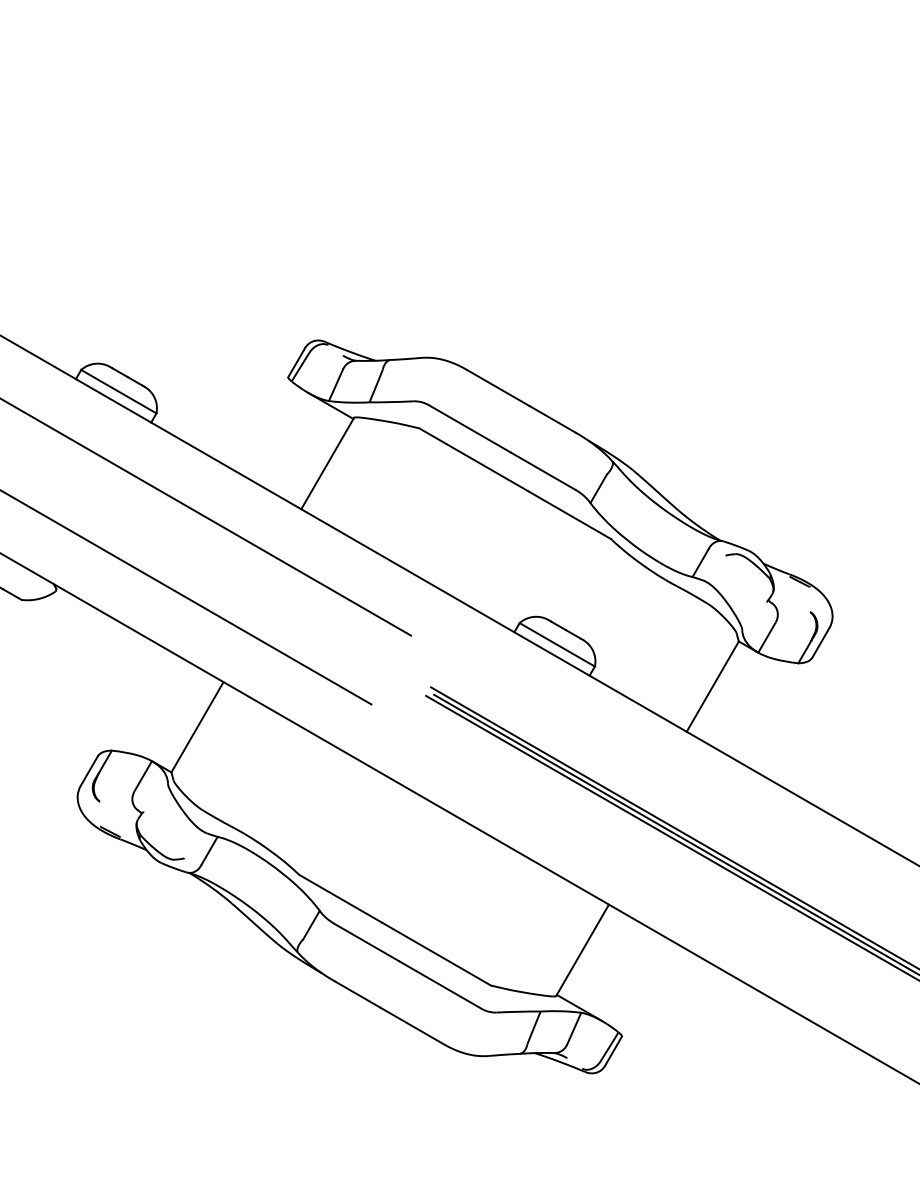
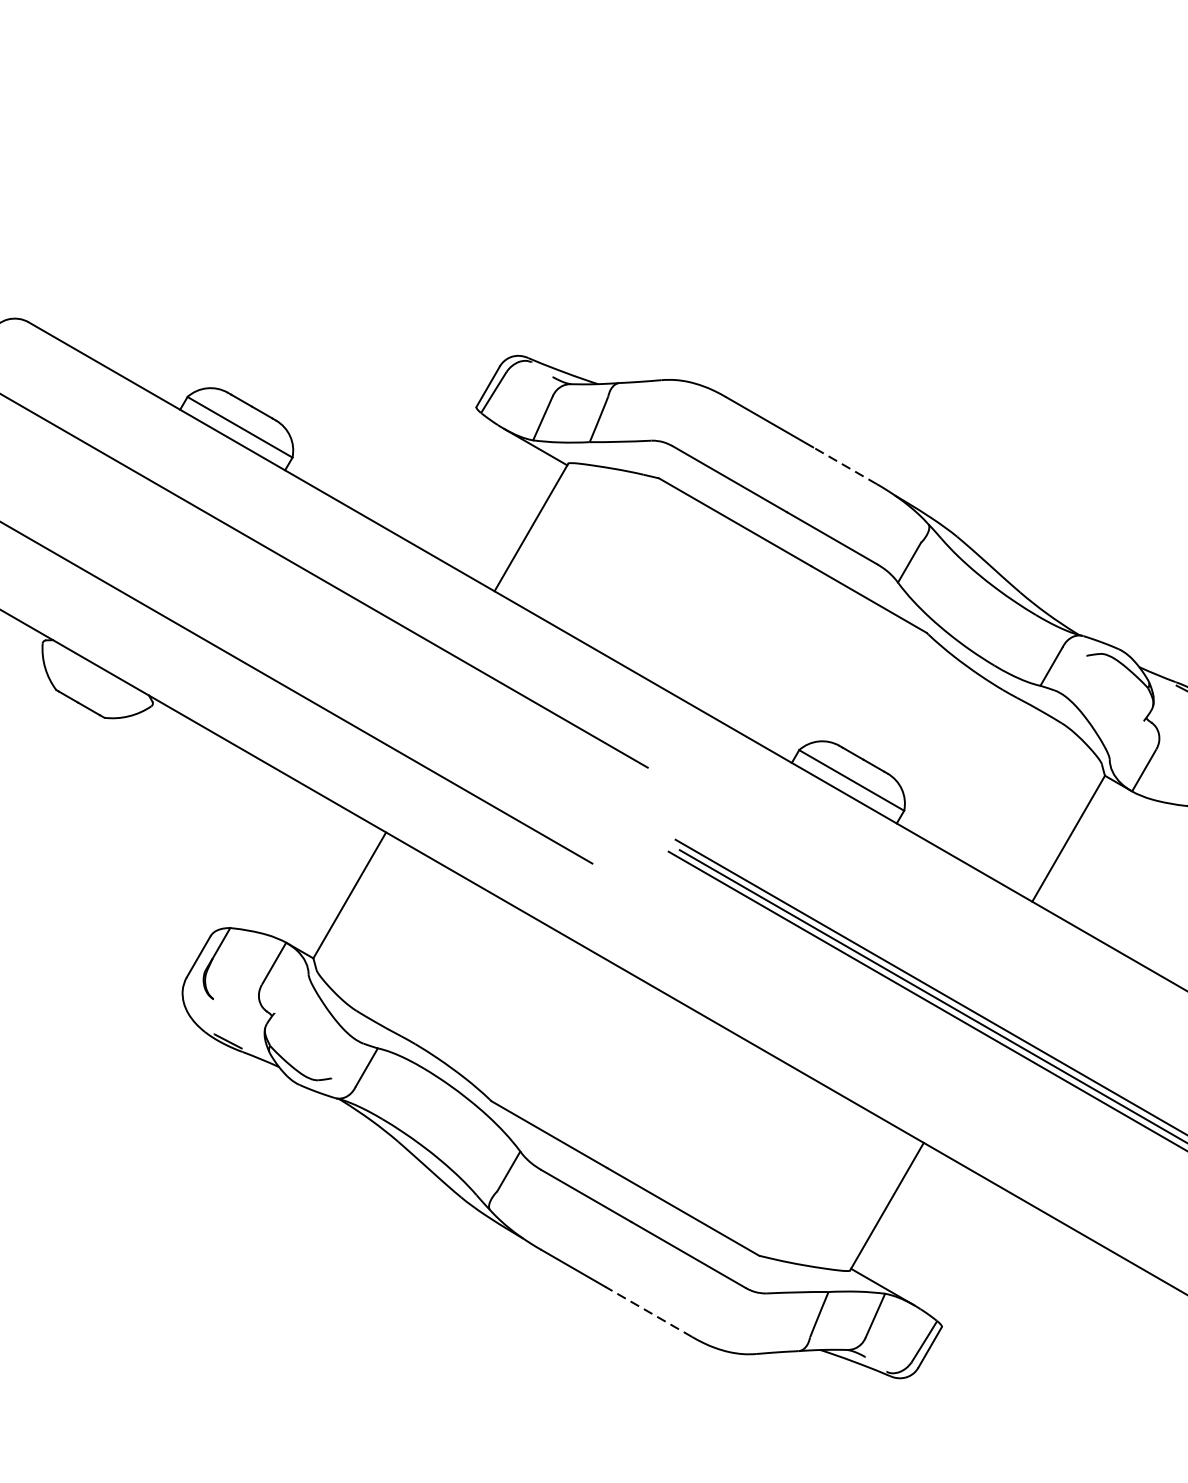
line: (552, 419) -> (845, 466), solid -> dashed
line: (411, 1025) -> (648, 1311), solid -> dashed

